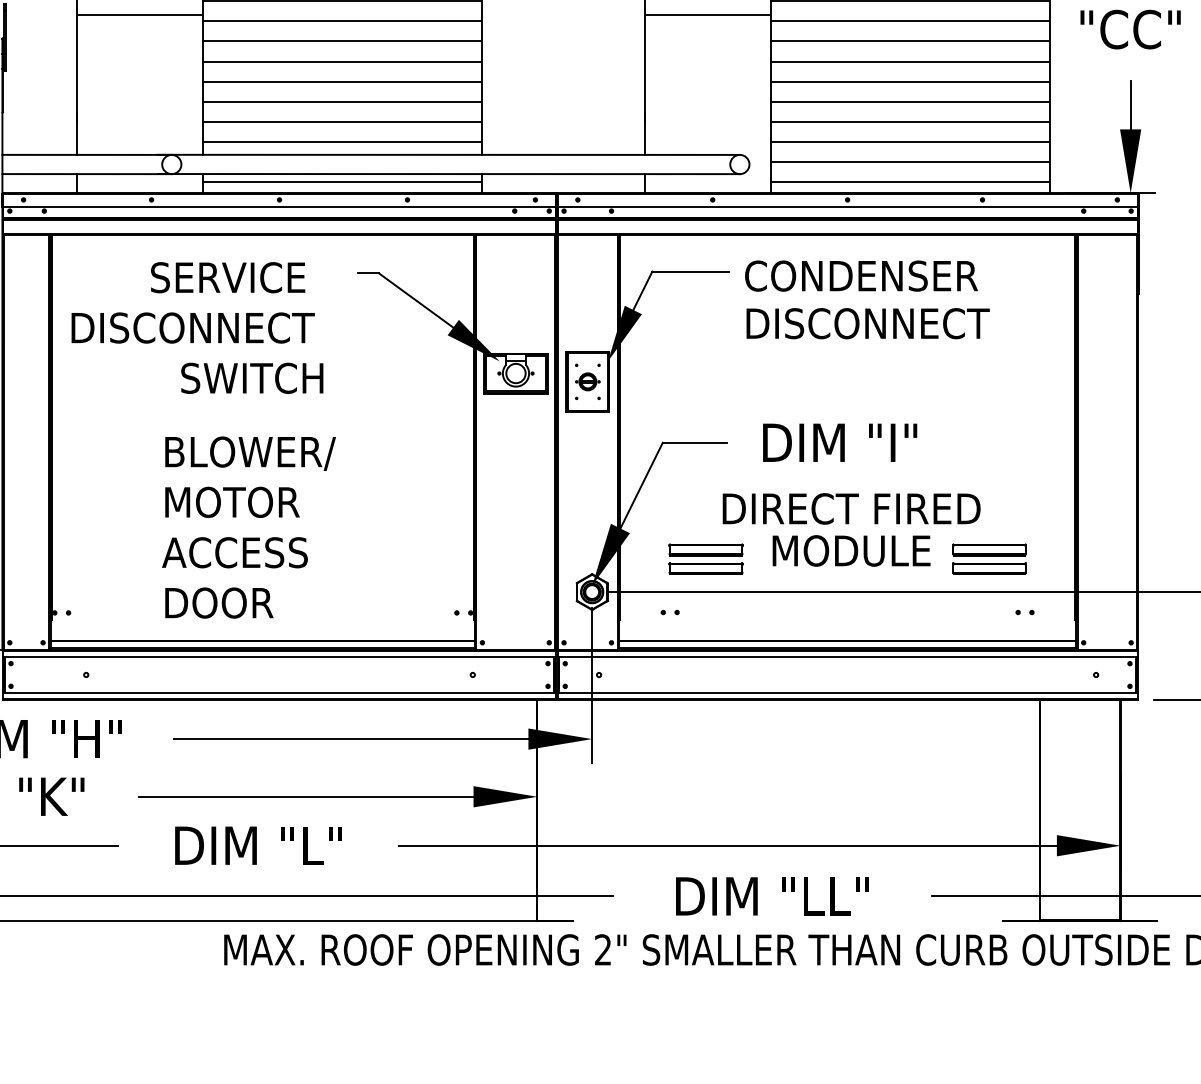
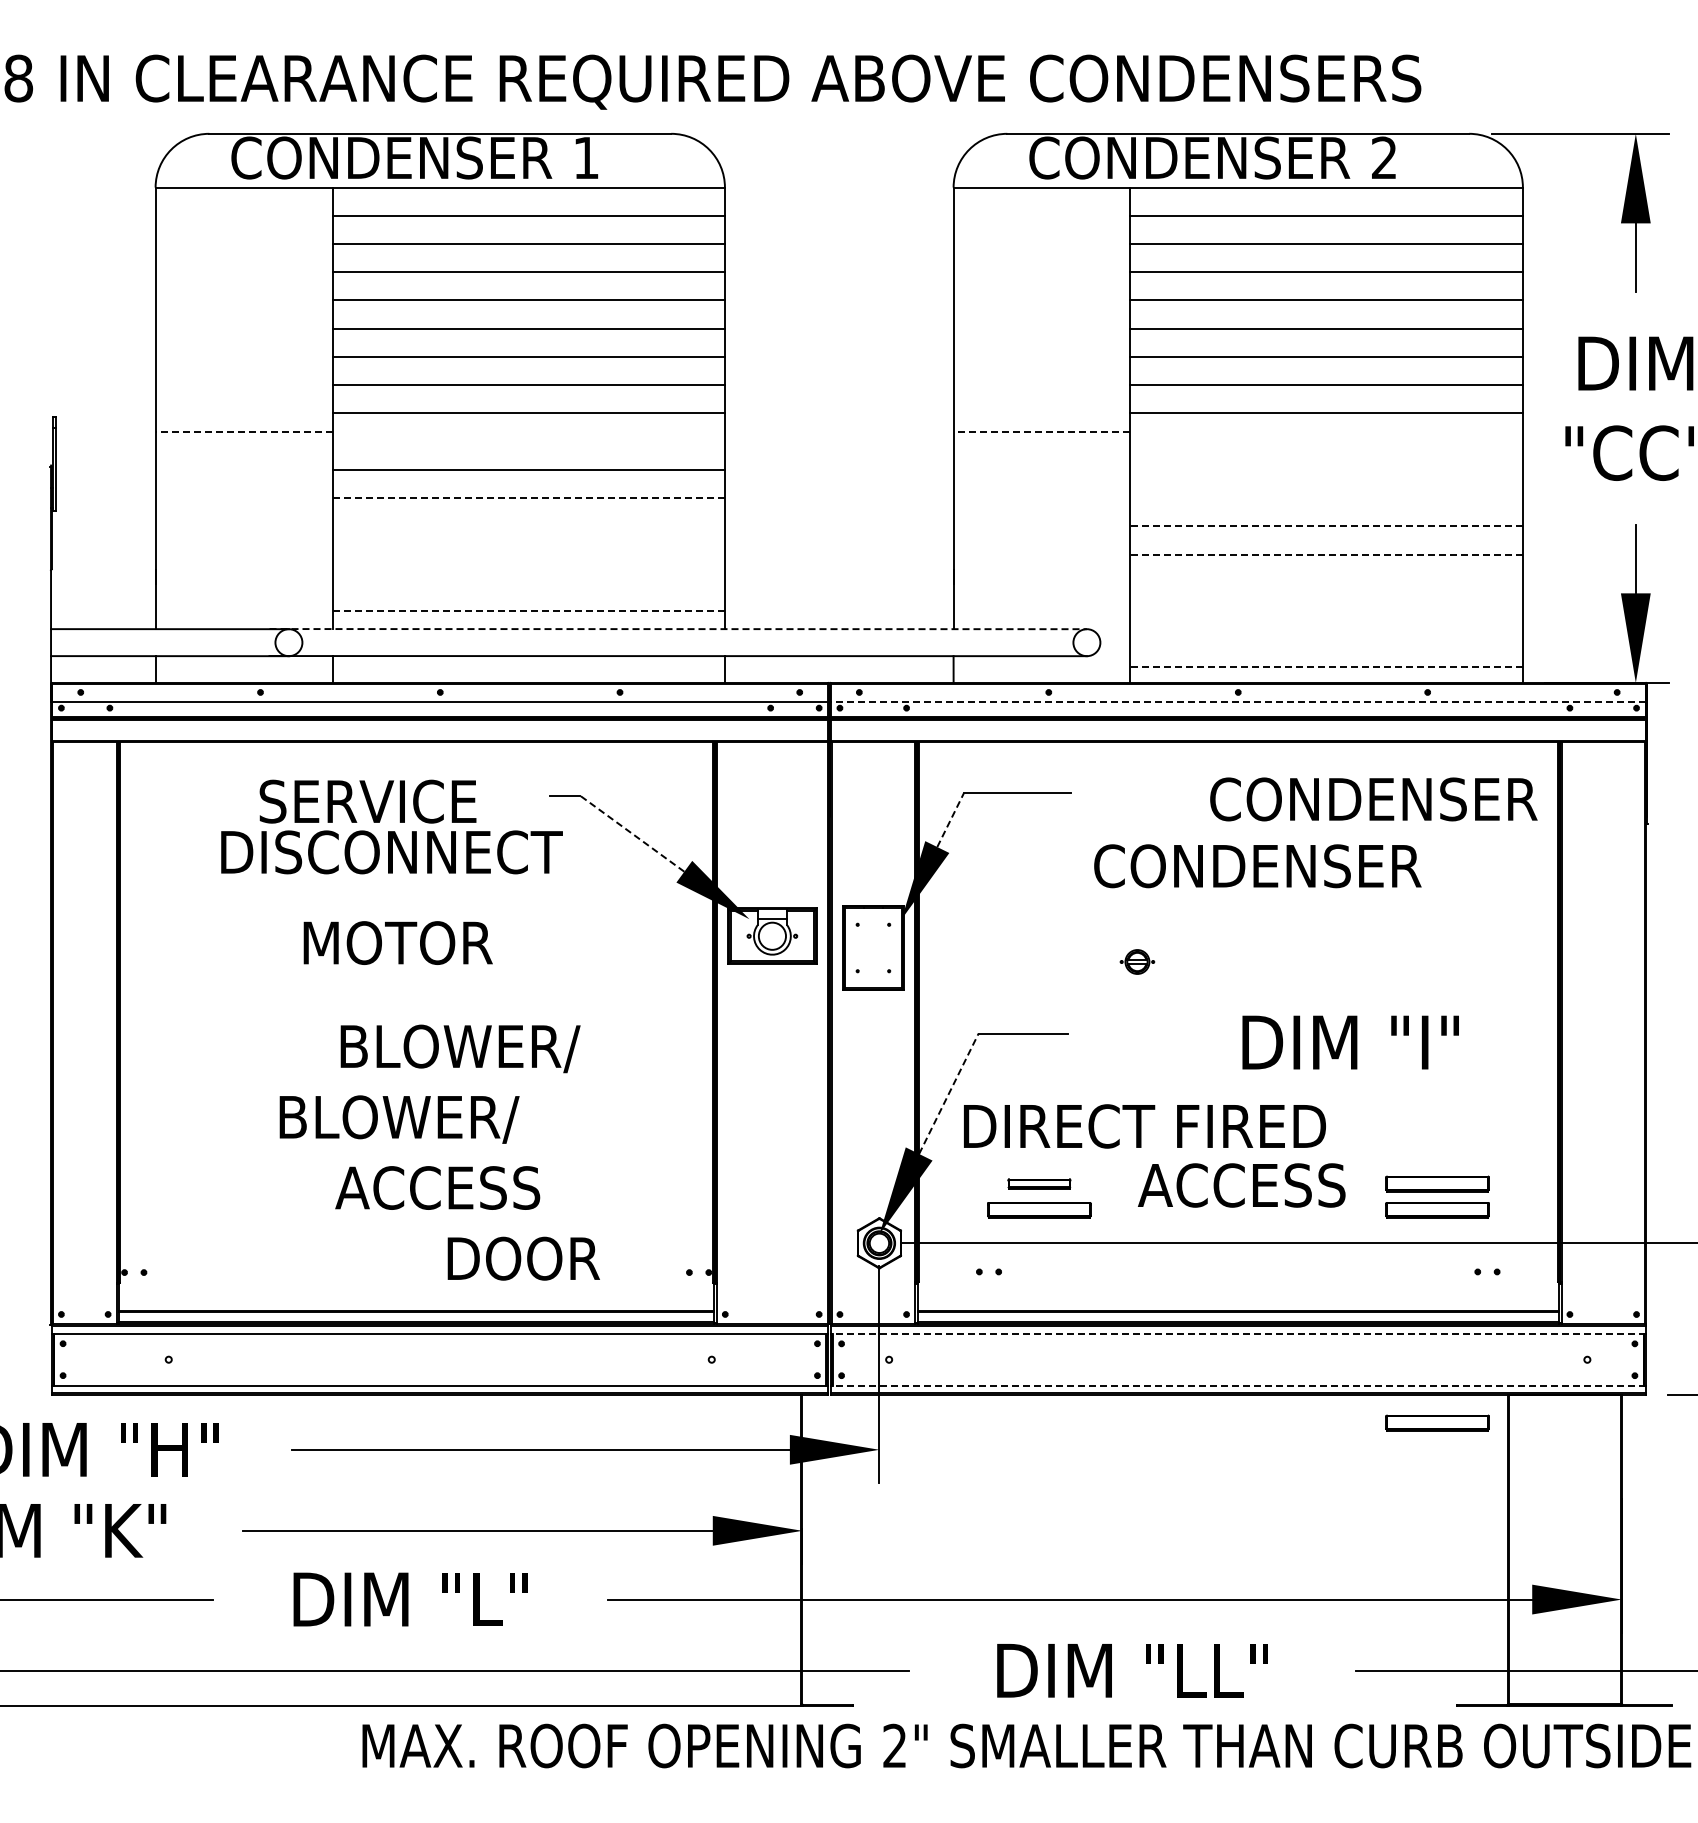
line: (139, 14) -> (243, 432), solid -> dashed
line: (707, 14) -> (1041, 432), solid -> dashed
line: (342, 21) -> (528, 441), removed
line: (910, 21) -> (1326, 441), removed
line: (910, 41) -> (1326, 469), removed
line: (342, 61) -> (528, 498), solid -> dashed
line: (910, 61) -> (1326, 498), removed
line: (342, 81) -> (528, 526), removed
line: (910, 81) -> (1326, 526), solid -> dashed
line: (342, 101) -> (528, 554), removed
line: (910, 101) -> (1326, 554), solid -> dashed
line: (342, 121) -> (528, 582), removed
line: (910, 121) -> (1326, 582), removed
line: (342, 141) -> (528, 610), solid -> dashed
line: (910, 141) -> (1326, 610), removed
line: (449, 155) -> (678, 629), solid -> dashed
line: (910, 162) -> (1326, 639), removed
line: (342, 182) -> (528, 667), removed
line: (910, 182) -> (1326, 667), solid -> dashed
line: (847, 207) -> (1237, 702), solid -> dashed
text: (861, 276) -> (1373, 799), moved
line: (642, 290) -> (950, 819), solid -> dashed
line: (415, 300) -> (631, 833), solid -> dashed
text: (867, 323) -> (1265, 866), DISCONNECT -> CONDENSER
text: (192, 328) -> (391, 852), moved
text: (251, 377) -> (401, 942), SWITCH -> MOTOR
part: (587, 381) -> (1137, 961), moved
text: (839, 442) -> (1350, 1042), moved
text: (250, 453) -> (460, 1048), moved
line: (642, 485) -> (949, 1093), solid -> dashed
text: (251, 503) -> (401, 1119), MOTOR -> BLOWER/
text: (851, 508) -> (1144, 1126), moved
part: (706, 549) -> (1039, 1183), size x0.6
text: (851, 550) -> (1243, 1185), MODULE -> ACCESS
text: (234, 552) -> (437, 1187), moved
text: (219, 602) -> (523, 1258), moved
line: (847, 656) -> (1237, 1333), solid -> dashed
line: (847, 693) -> (1237, 1385), solid -> dashed
part: (989, 719) -> (1437, 1422), added

